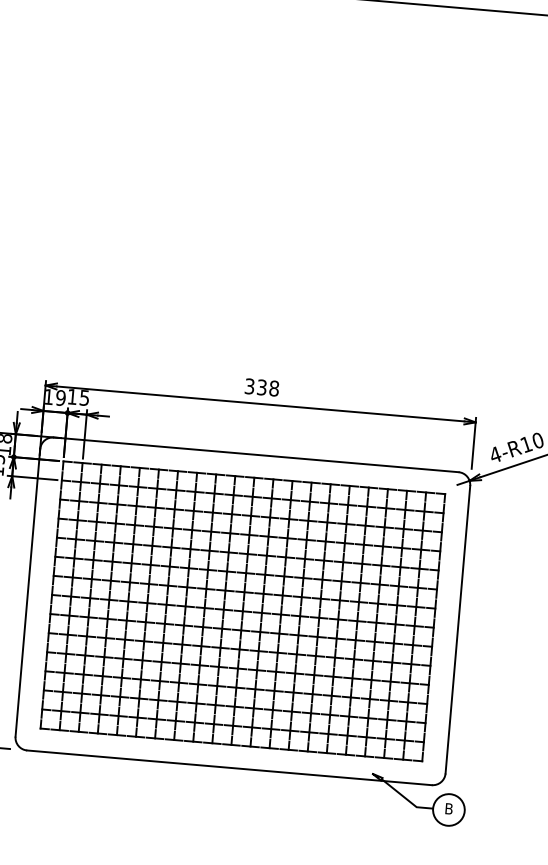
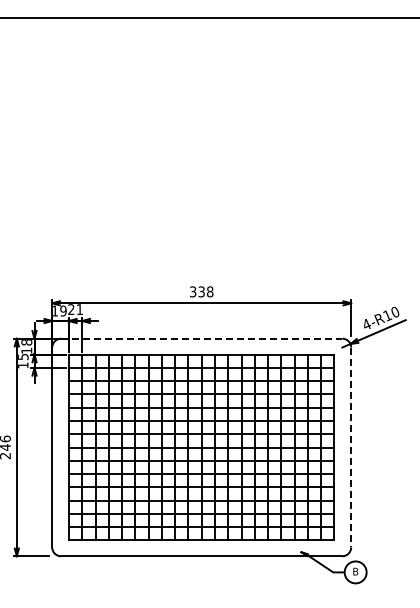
text: (78, 397) -> (75, 309), 15 -> 21
line: (256, 454) -> (201, 338), solid -> dashed
line: (458, 629) -> (351, 447), solid -> dashed

